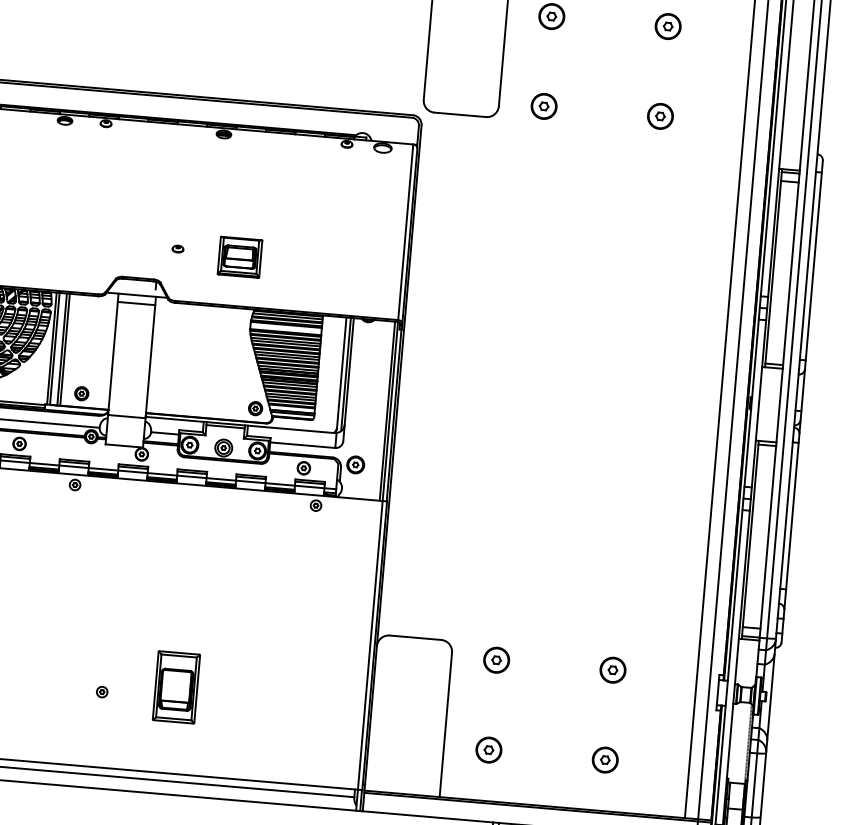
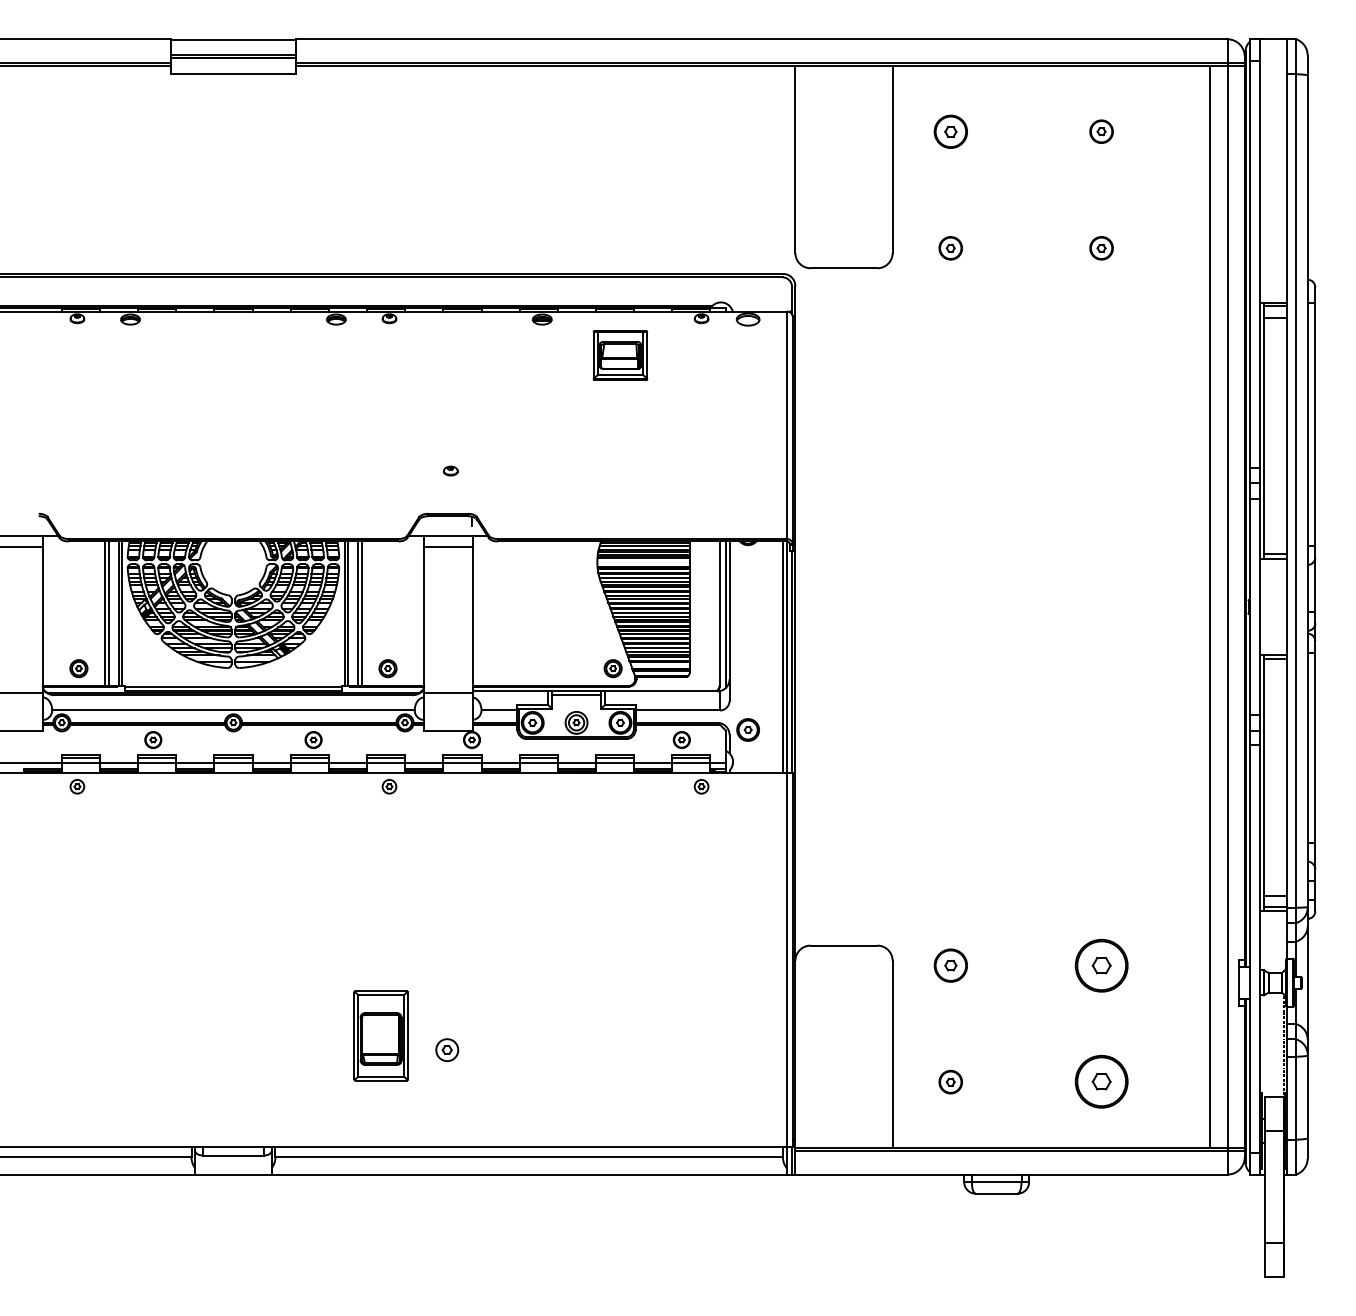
part: (668, 26) -> (1101, 131), size x0.7
part: (543, 106) -> (950, 248), size x0.7
part: (660, 116) -> (1101, 248), size x0.7
part: (177, 248) -> (450, 470), moved
part: (240, 257) -> (620, 355), moved
part: (612, 670) -> (1101, 965), size x1.6
part: (175, 687) -> (380, 1035), moved
part: (101, 691) -> (446, 1049), size x1.6
part: (488, 750) -> (950, 1082), size x0.7
part: (605, 760) -> (1101, 1082), size x1.6

